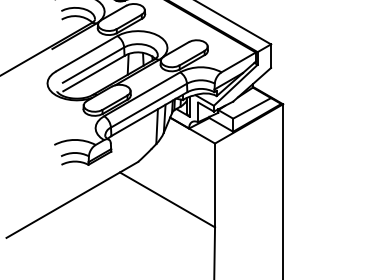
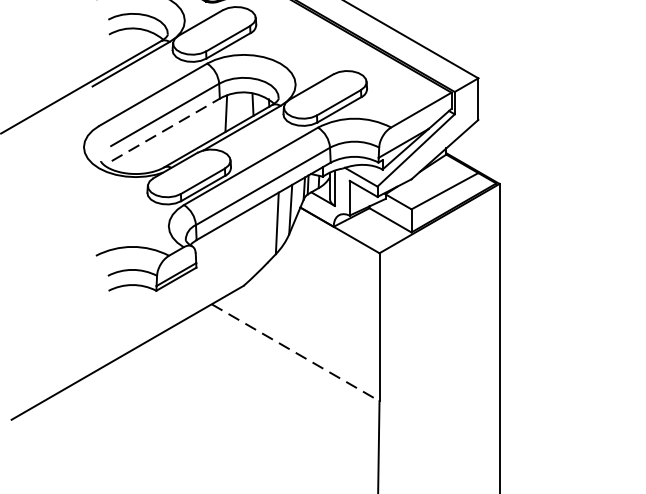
line: (94, 73) -> (166, 129), solid -> dashed
line: (167, 199) -> (295, 351), solid -> dashed

